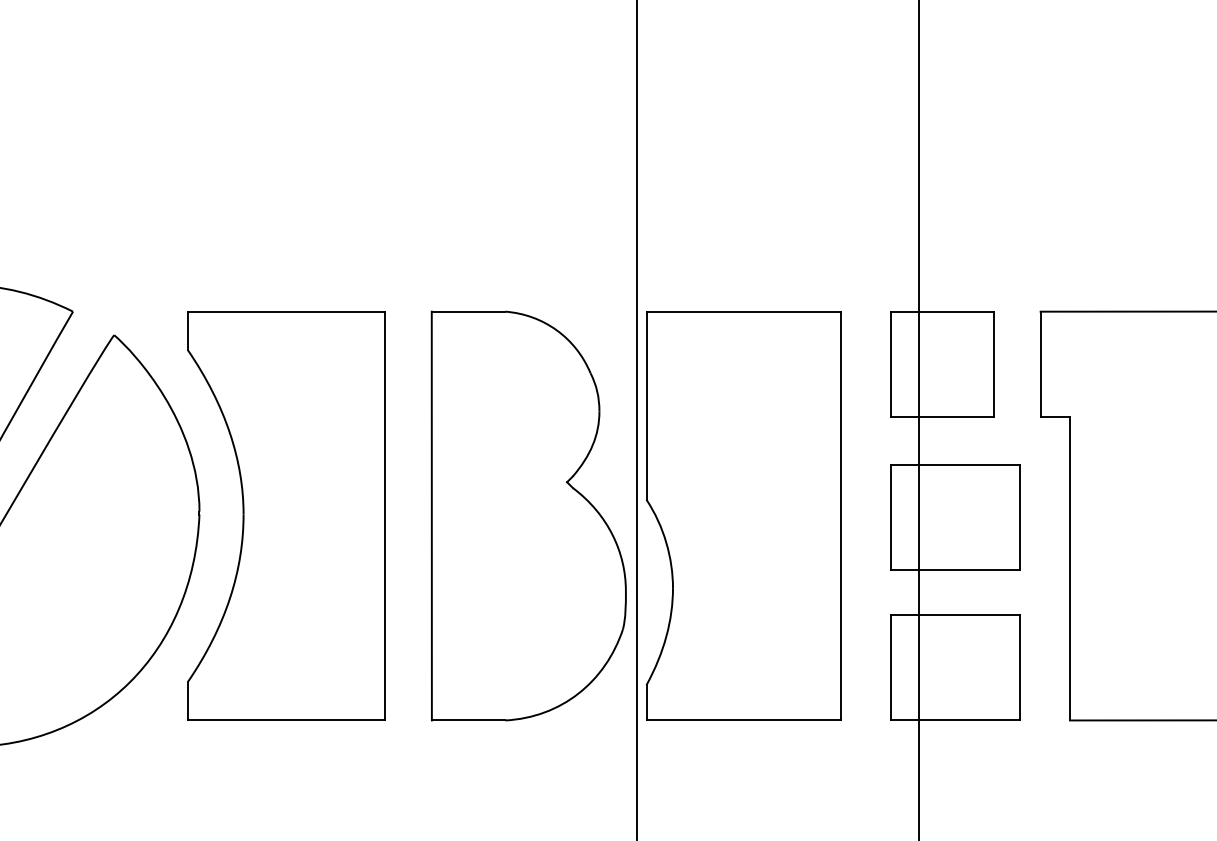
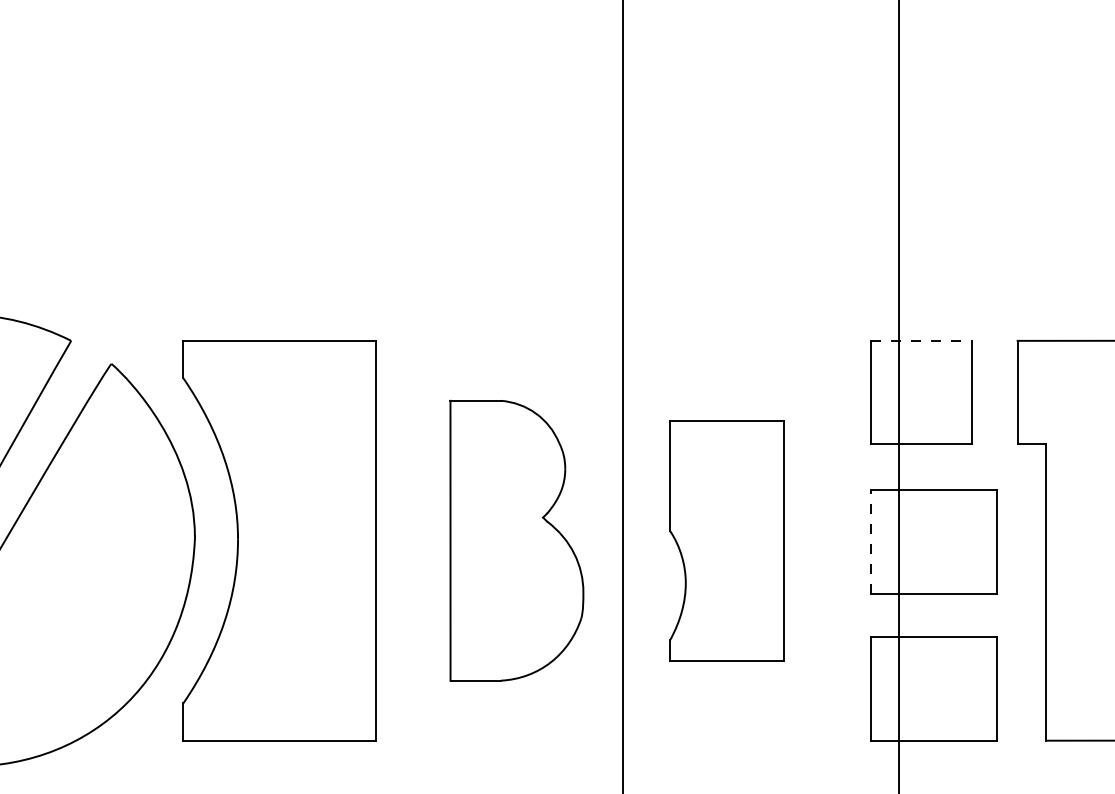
line: (942, 311) -> (921, 340), solid -> dashed
part: (528, 515) -> (516, 540), size x0.7
part: (743, 515) -> (726, 540), size x0.6
line: (890, 517) -> (870, 542), solid -> dashed

